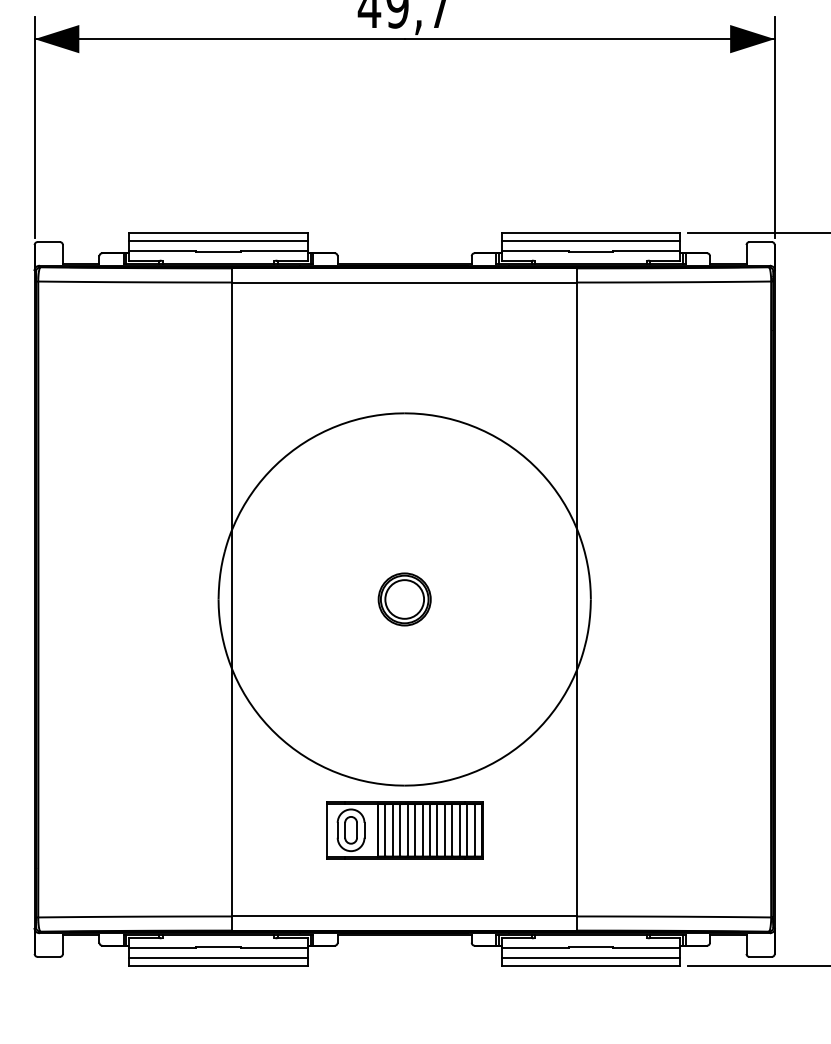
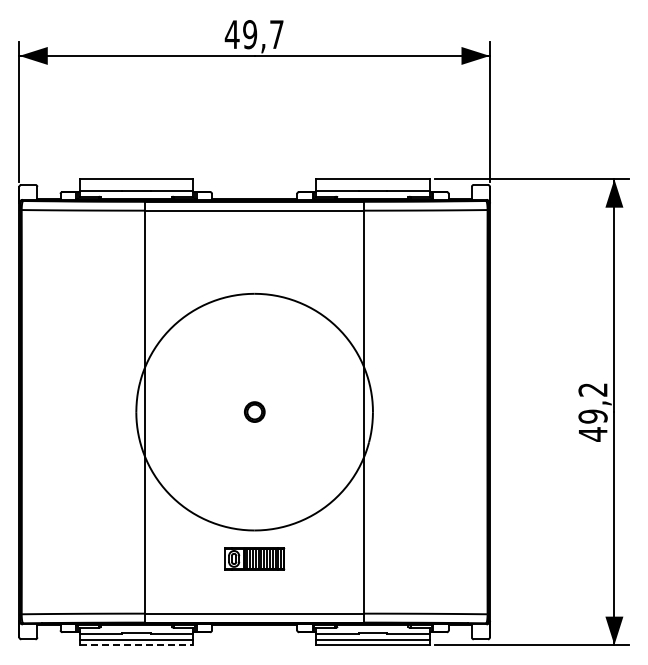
line: (218, 241) -> (136, 184), removed
line: (590, 241) -> (372, 184), removed
part: (404, 598) -> (254, 411), size x0.6
part: (404, 829) -> (254, 558), size x0.6
line: (218, 966) -> (136, 645), solid -> dashed

